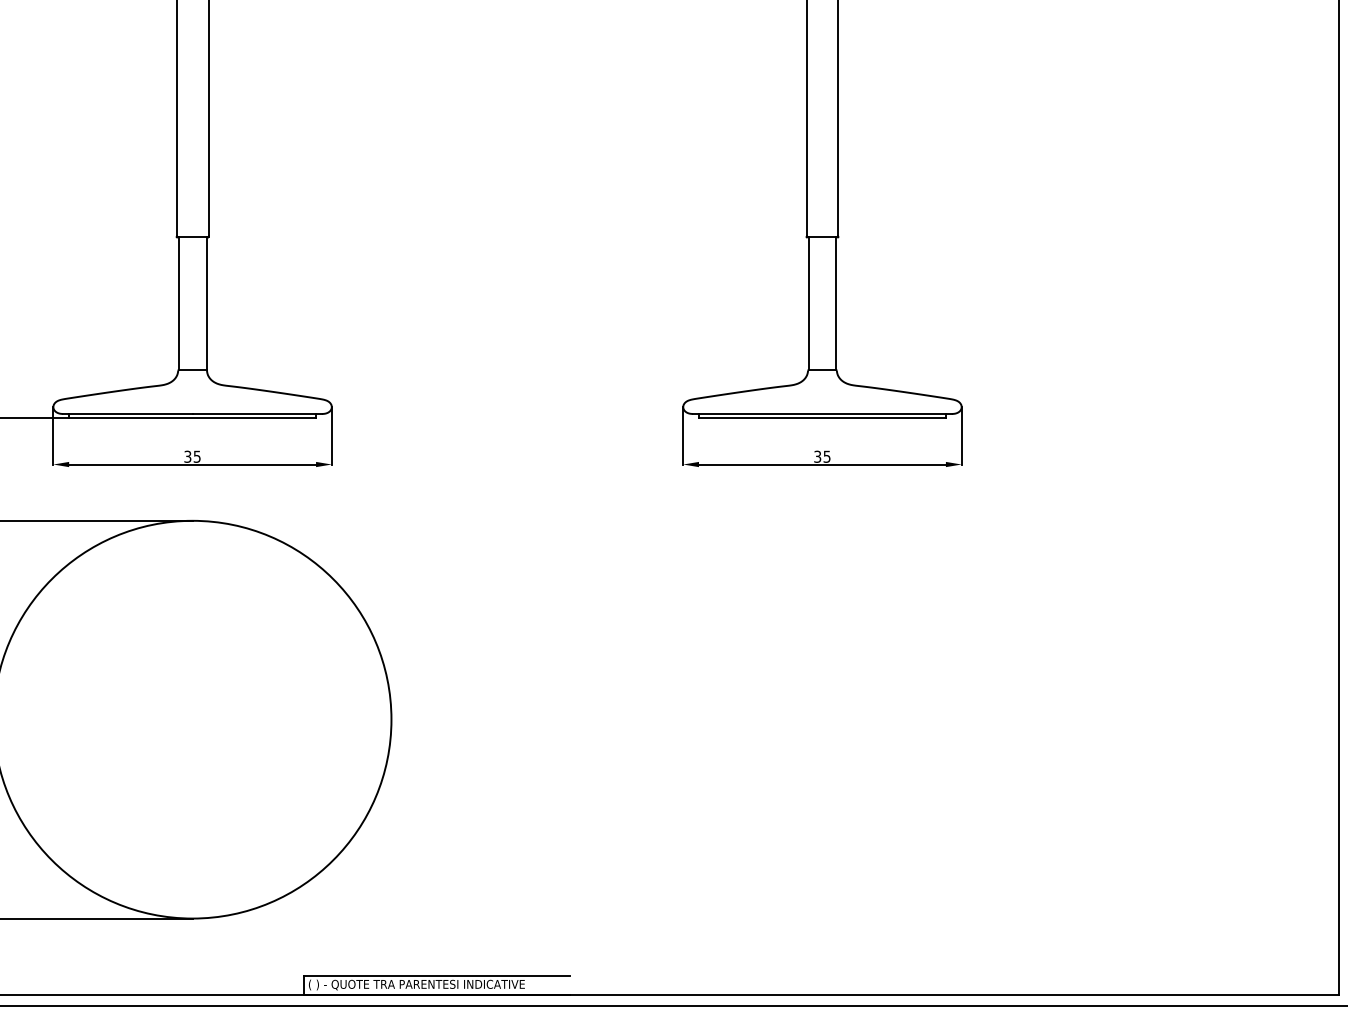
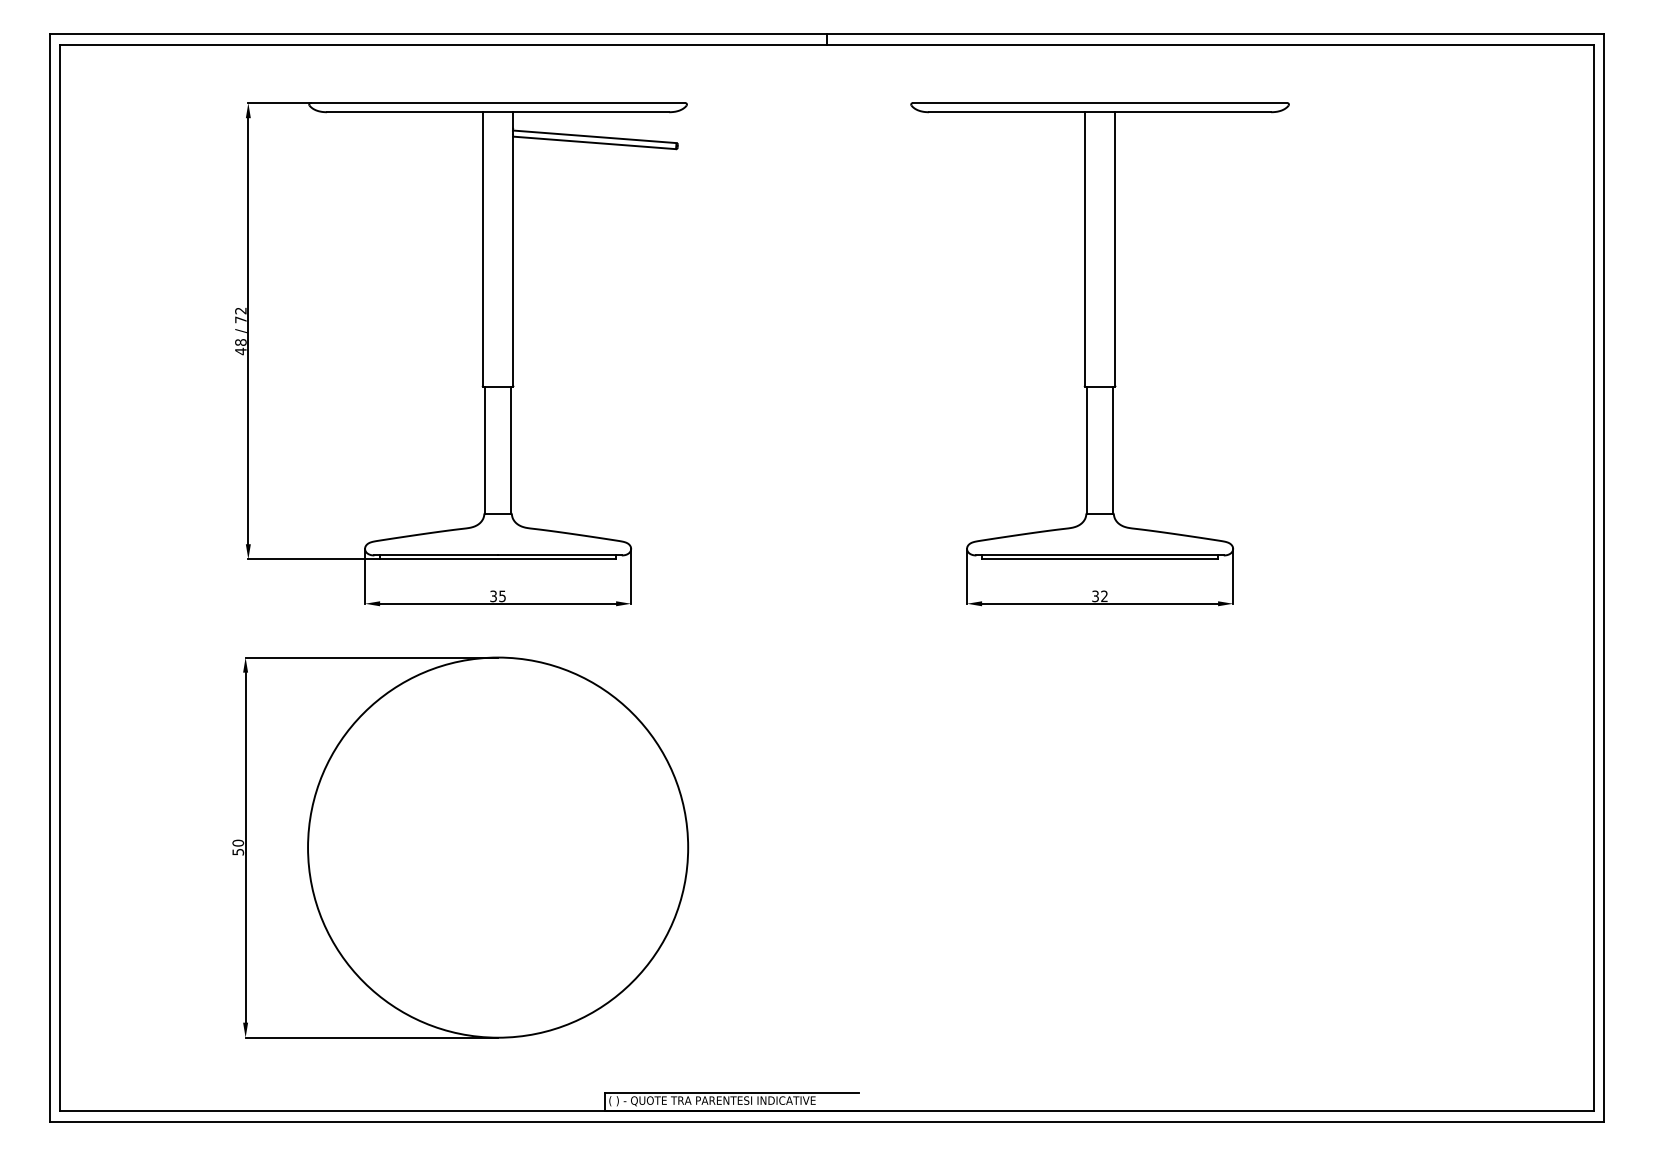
text: (827, 456) -> (1104, 596), 35 -> 32

